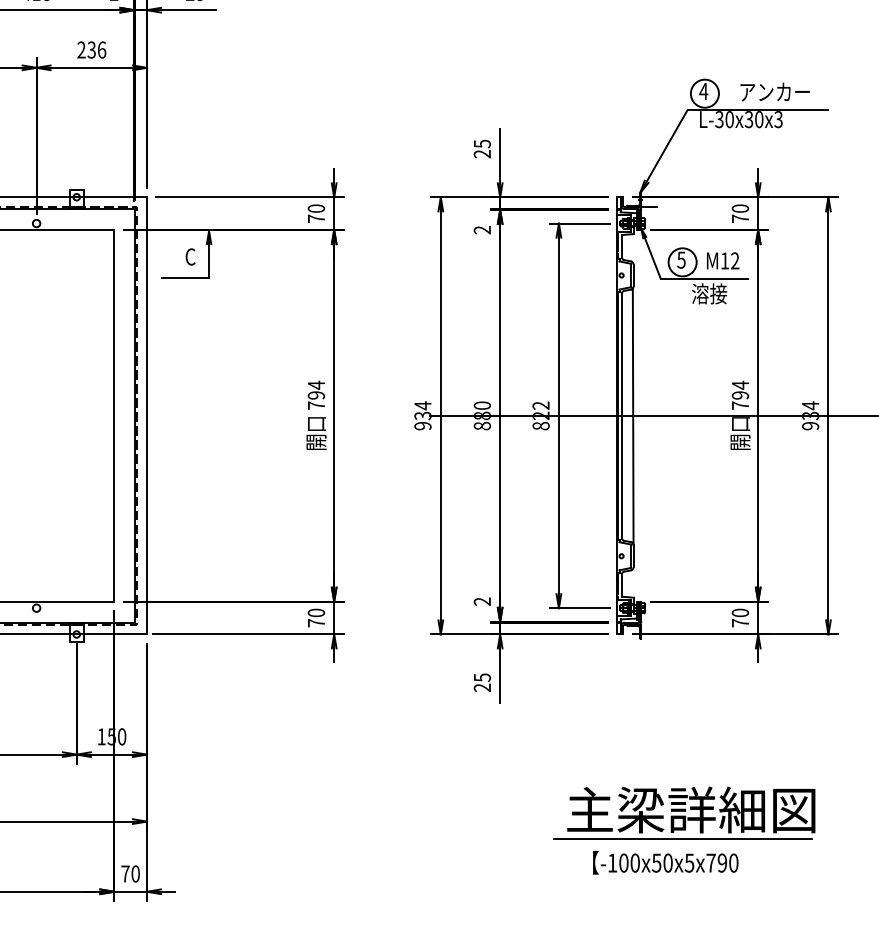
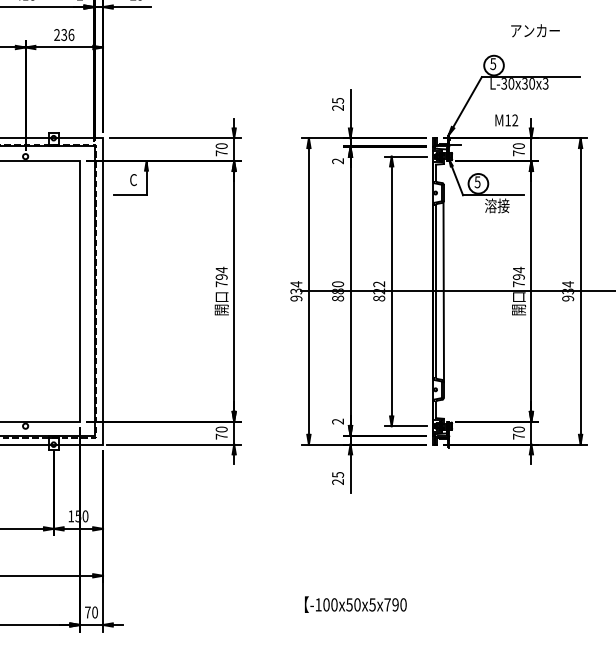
text: (703, 91) -> (493, 64), 4 -> 5
text: (774, 91) -> (535, 30), moved
text: (723, 260) -> (507, 120), moved
part: (684, 812) -> (479, 569), removed
text: (665, 862) -> (355, 604), moved

